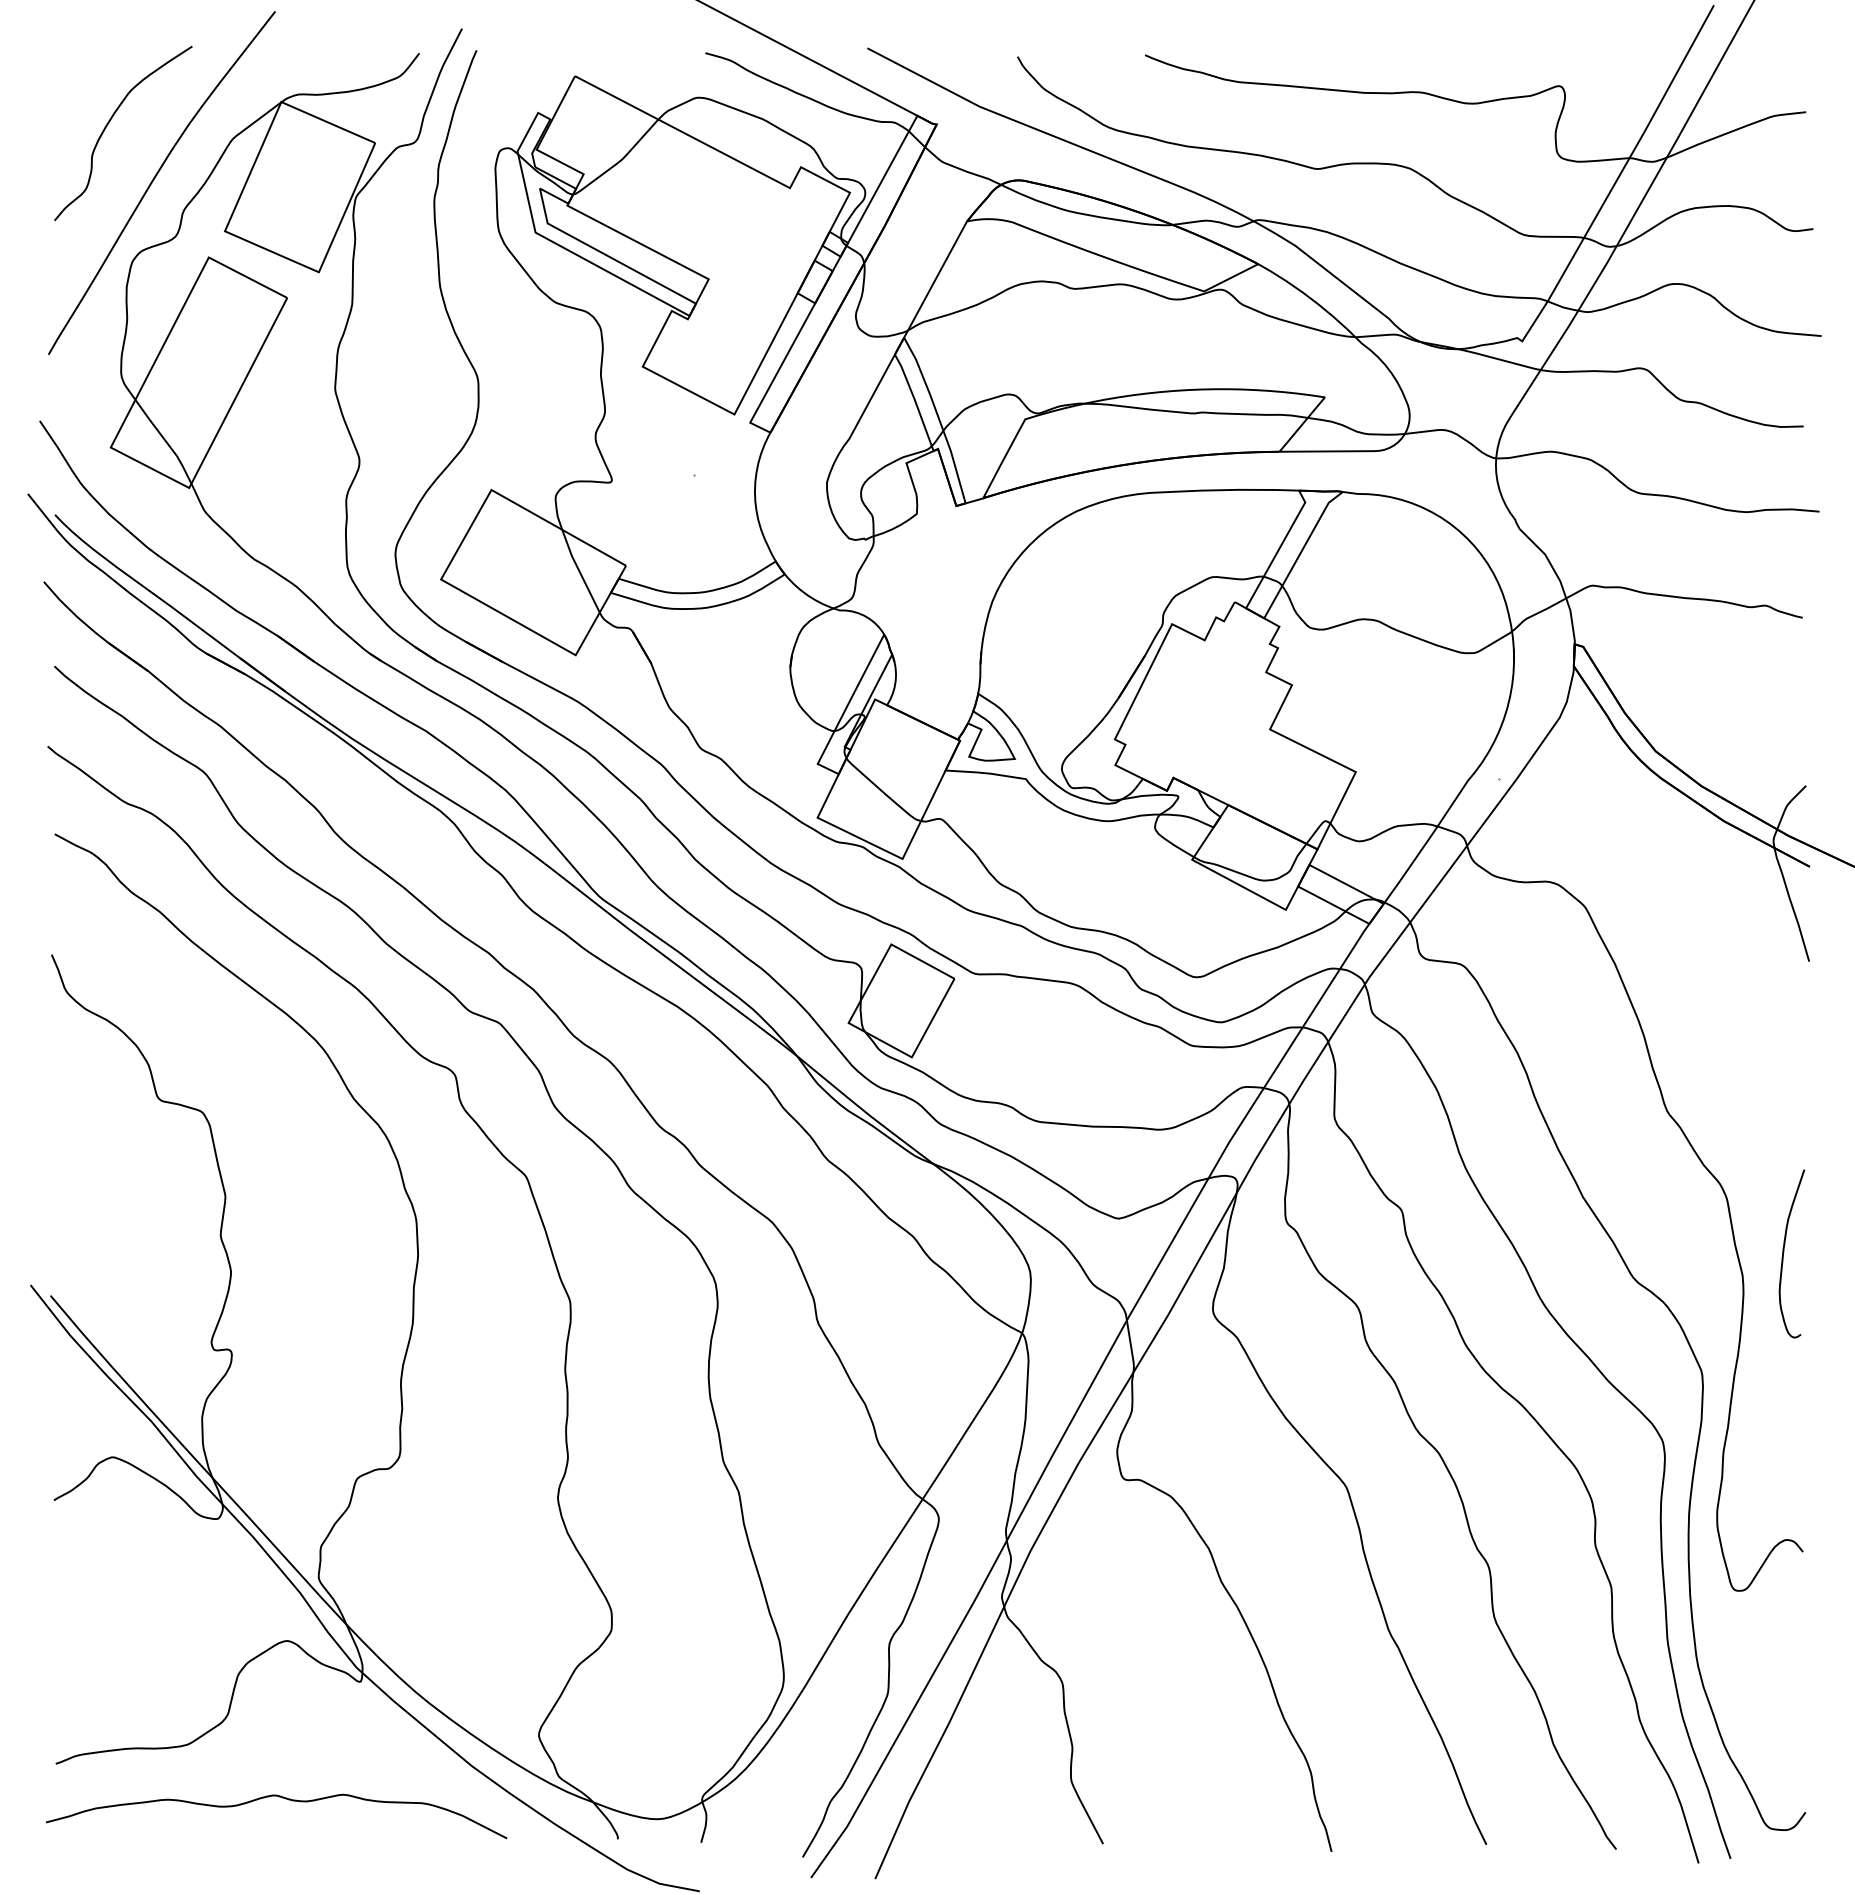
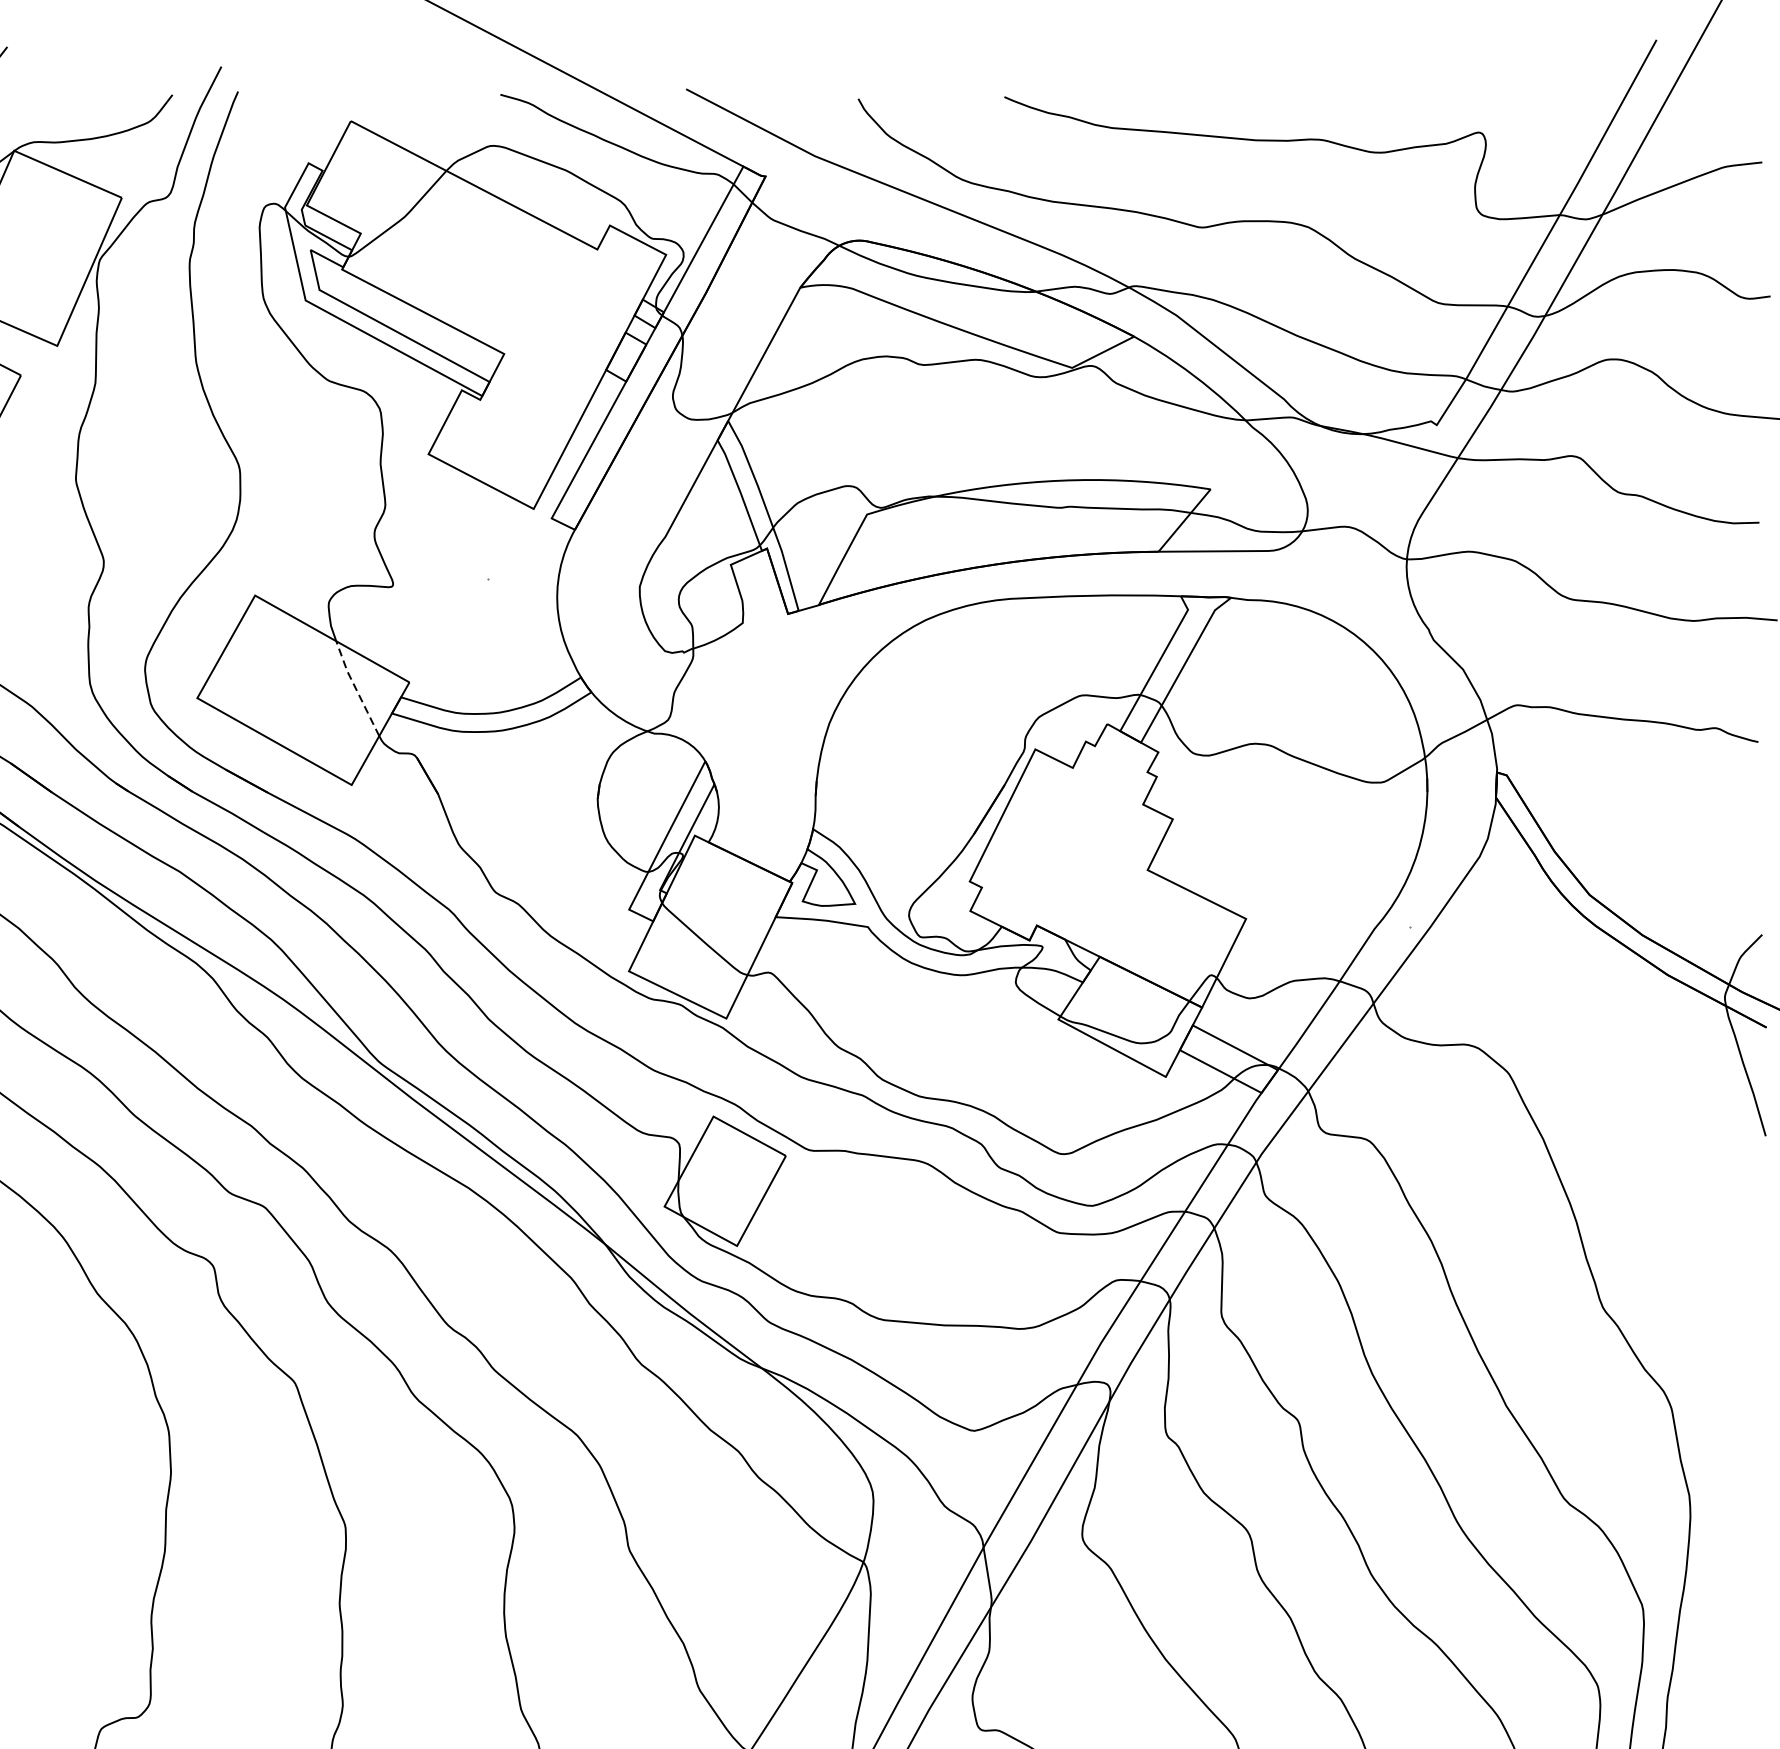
line: (579, 570) -> (356, 687), solid -> dashed
curve: (1784, 1252) -> (1737, 1469), removed

